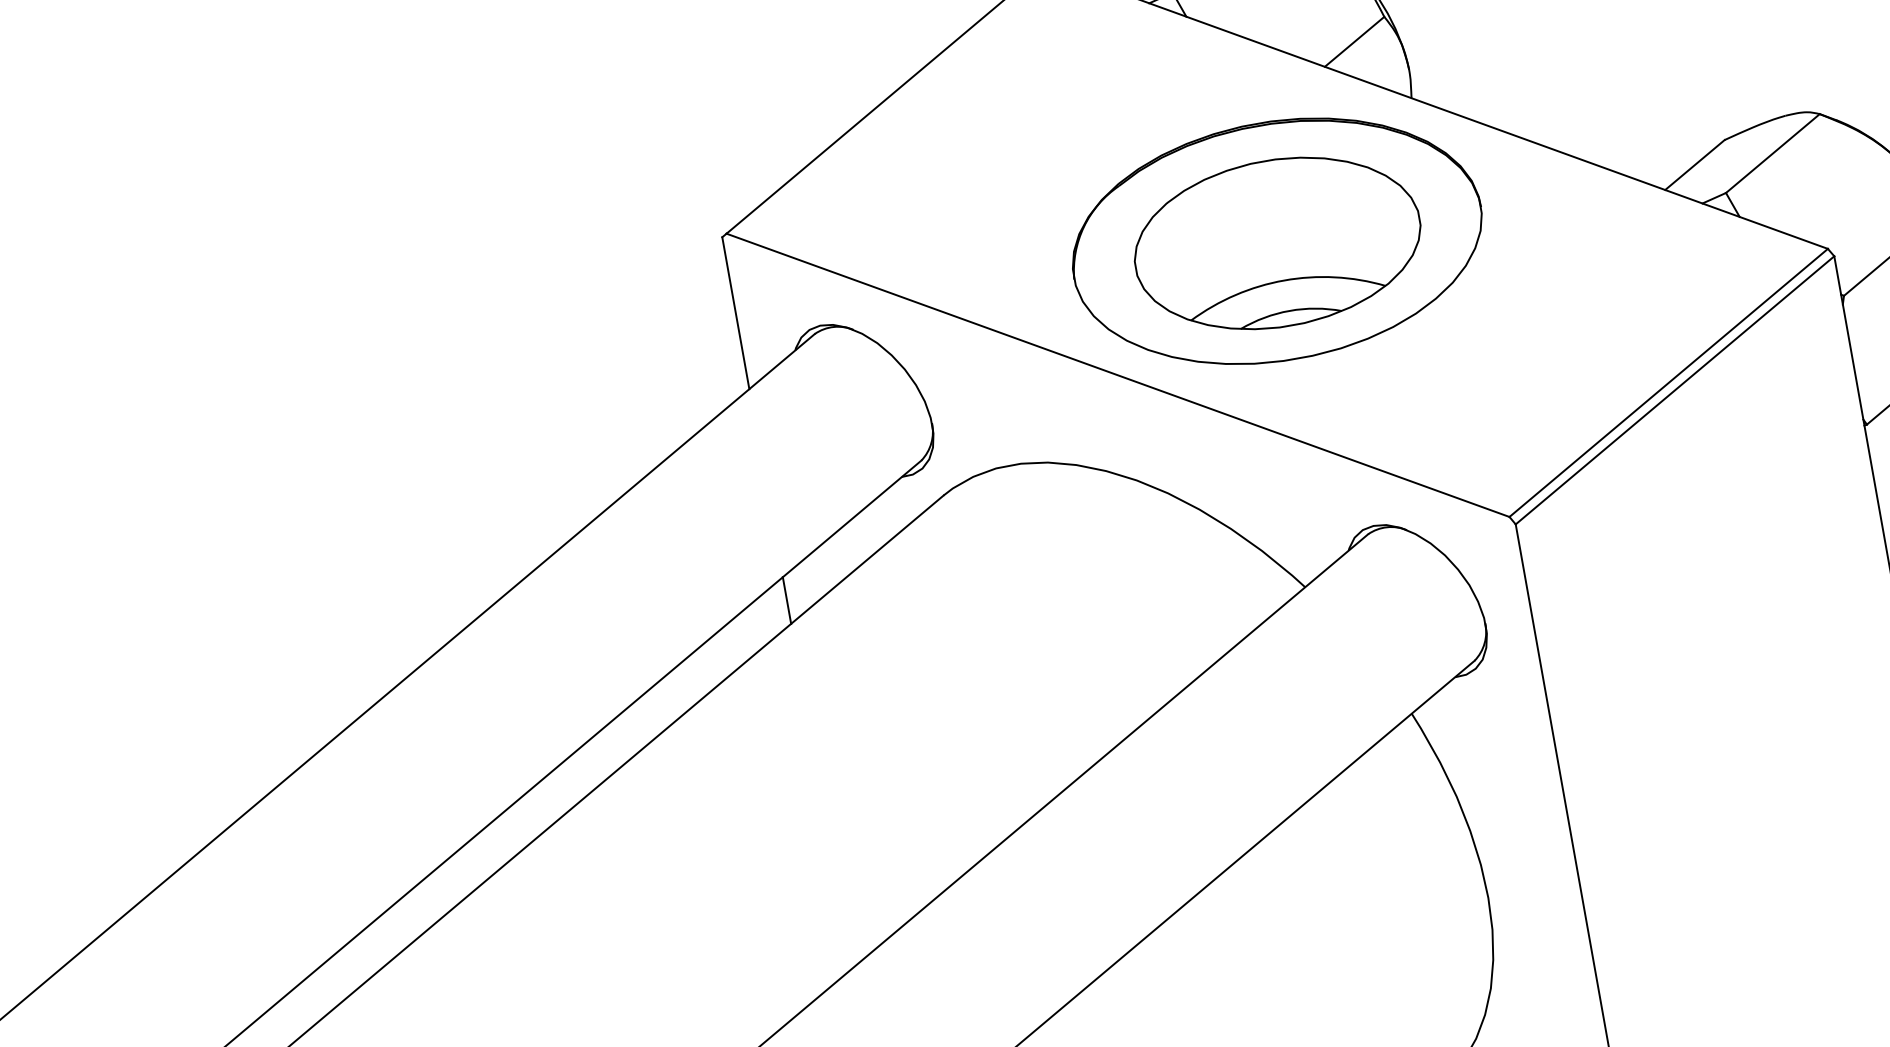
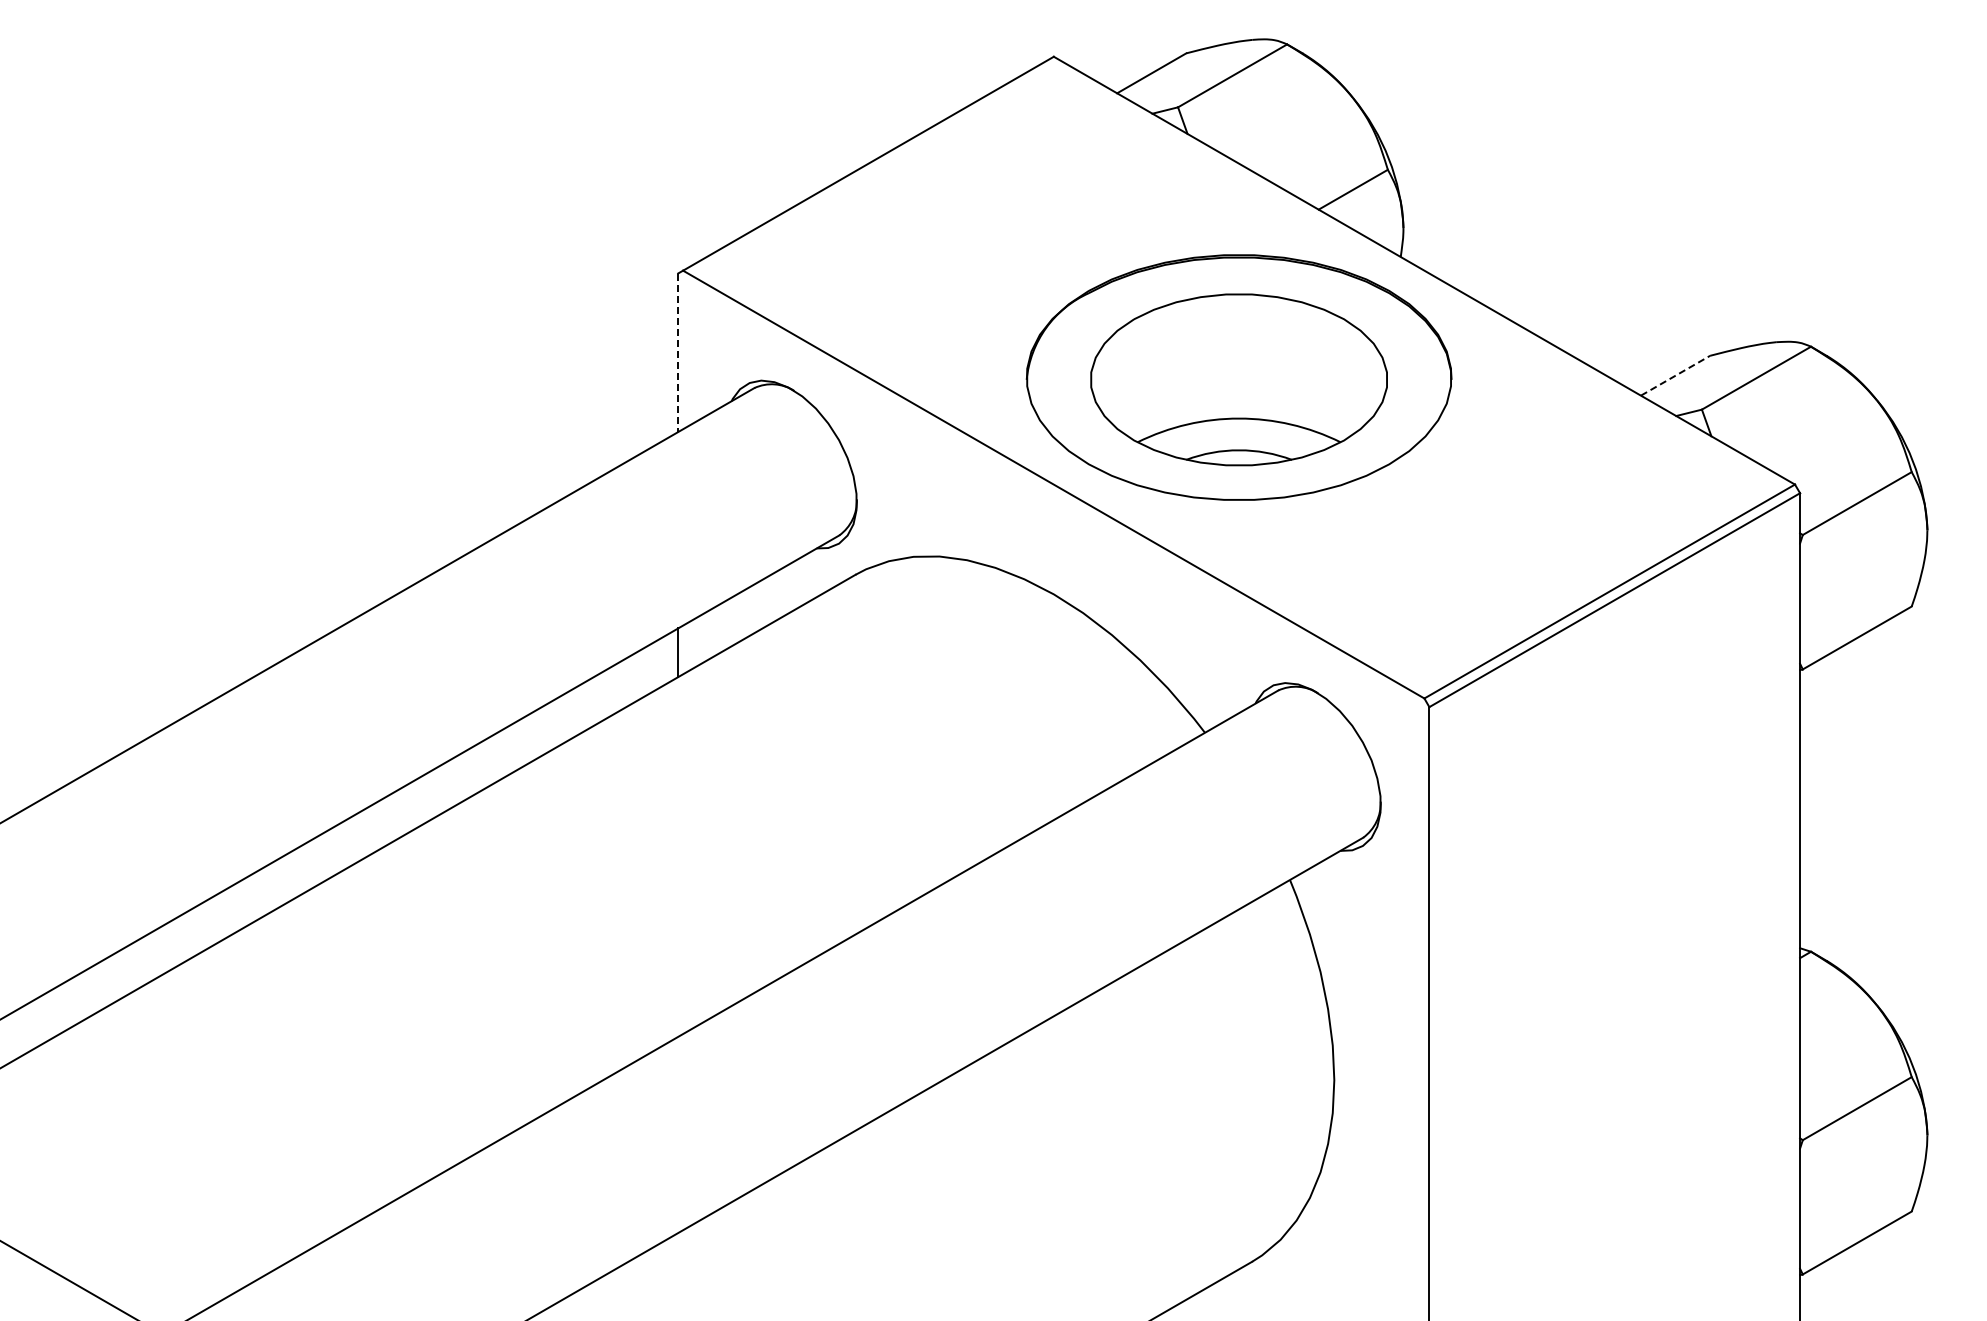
line: (1694, 164) -> (1675, 375), solid -> dashed
line: (736, 313) -> (678, 353), solid -> dashed

